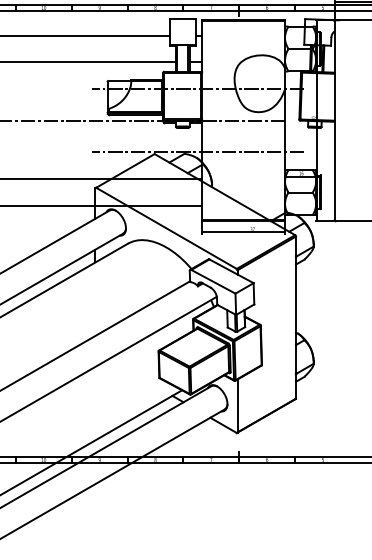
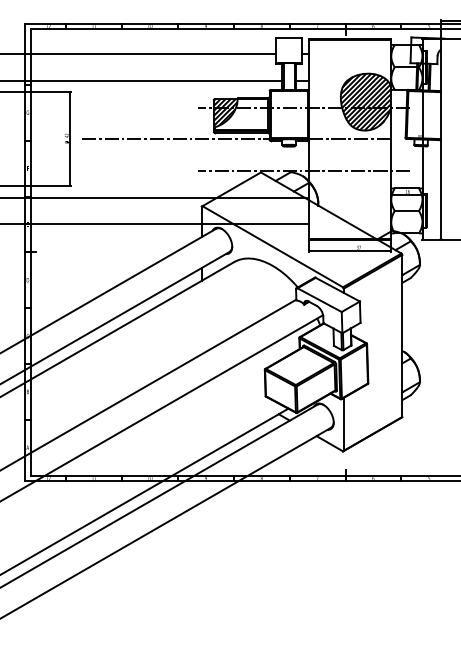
hatch: (259, 83) -> (365, 101), added
hatch: (119, 94) -> (225, 112), added

